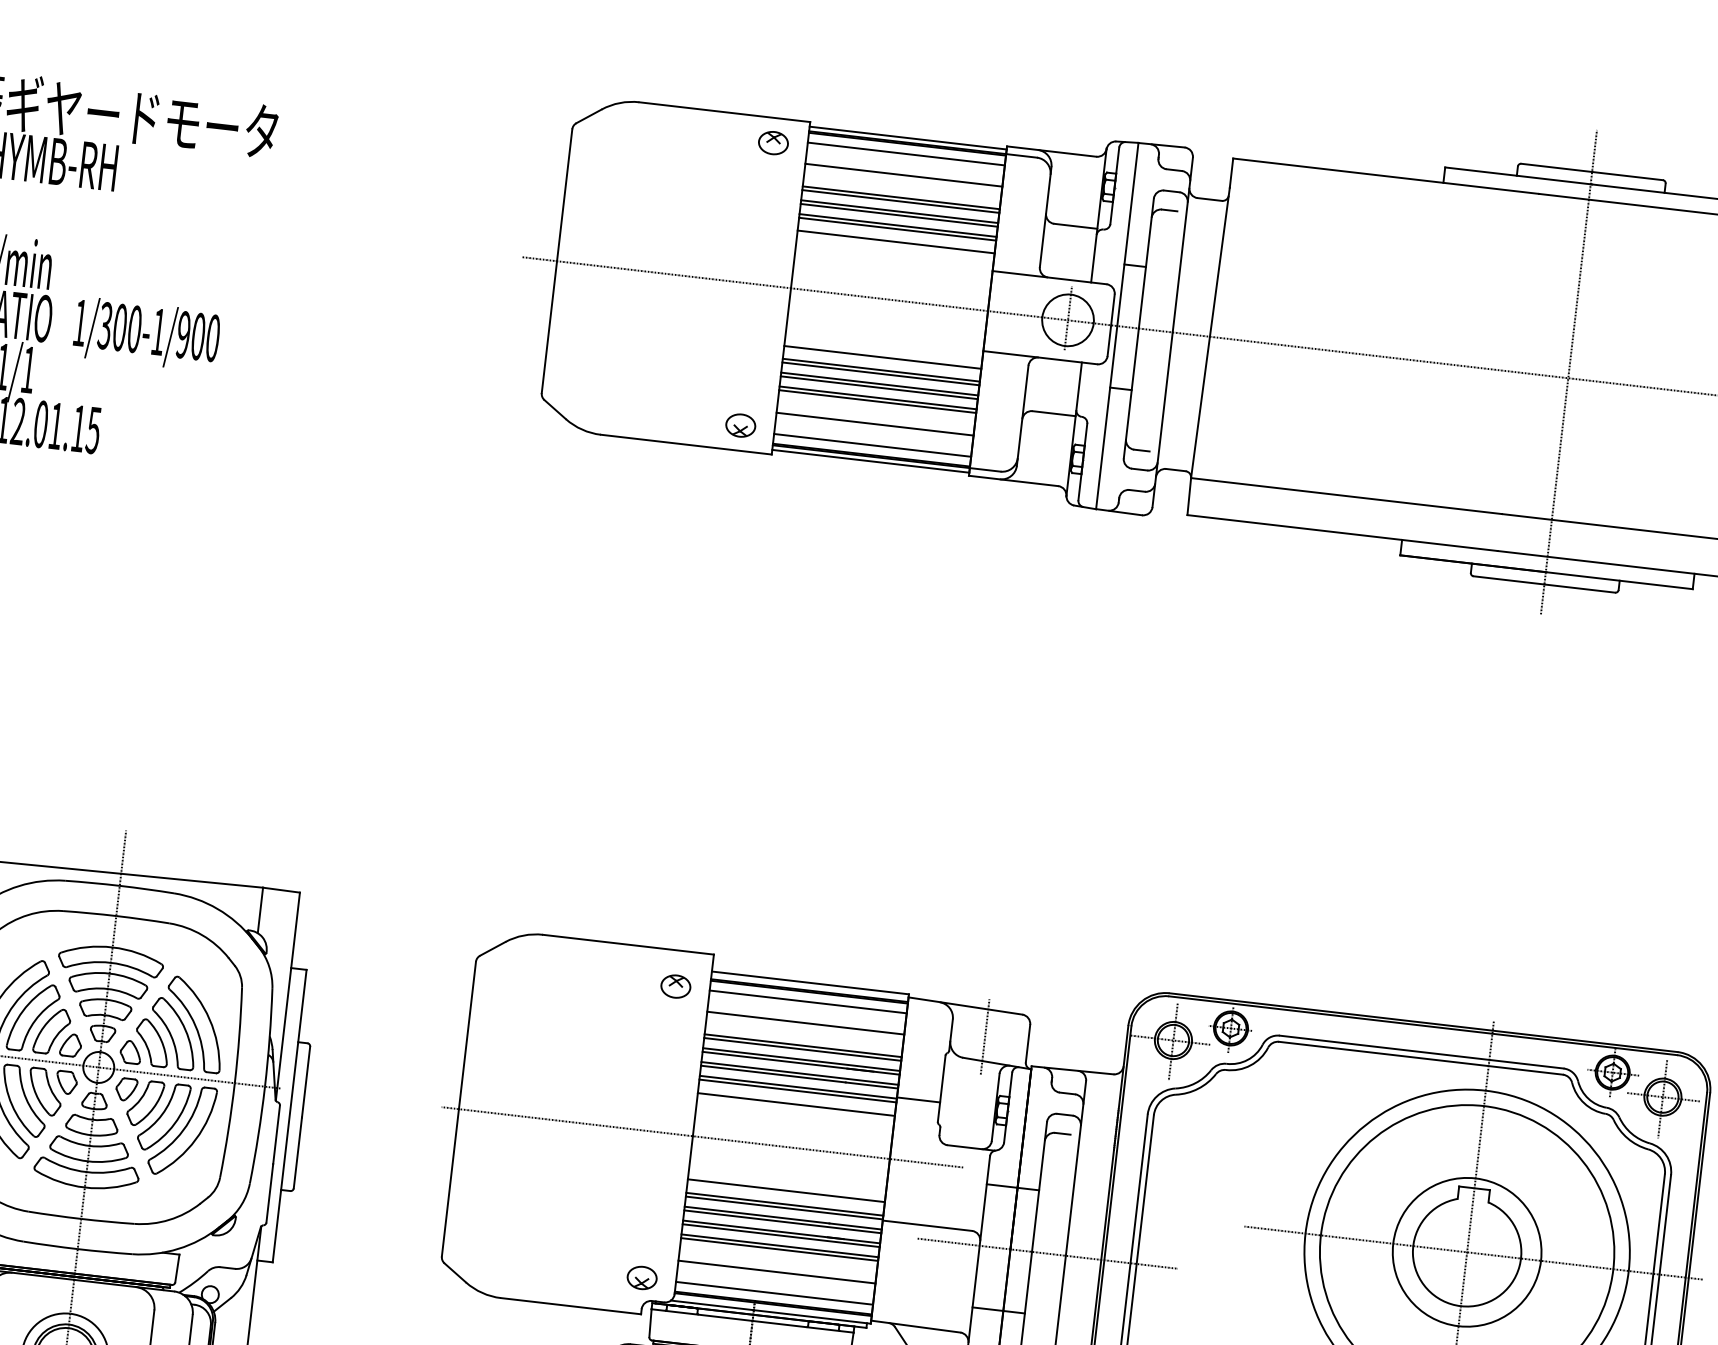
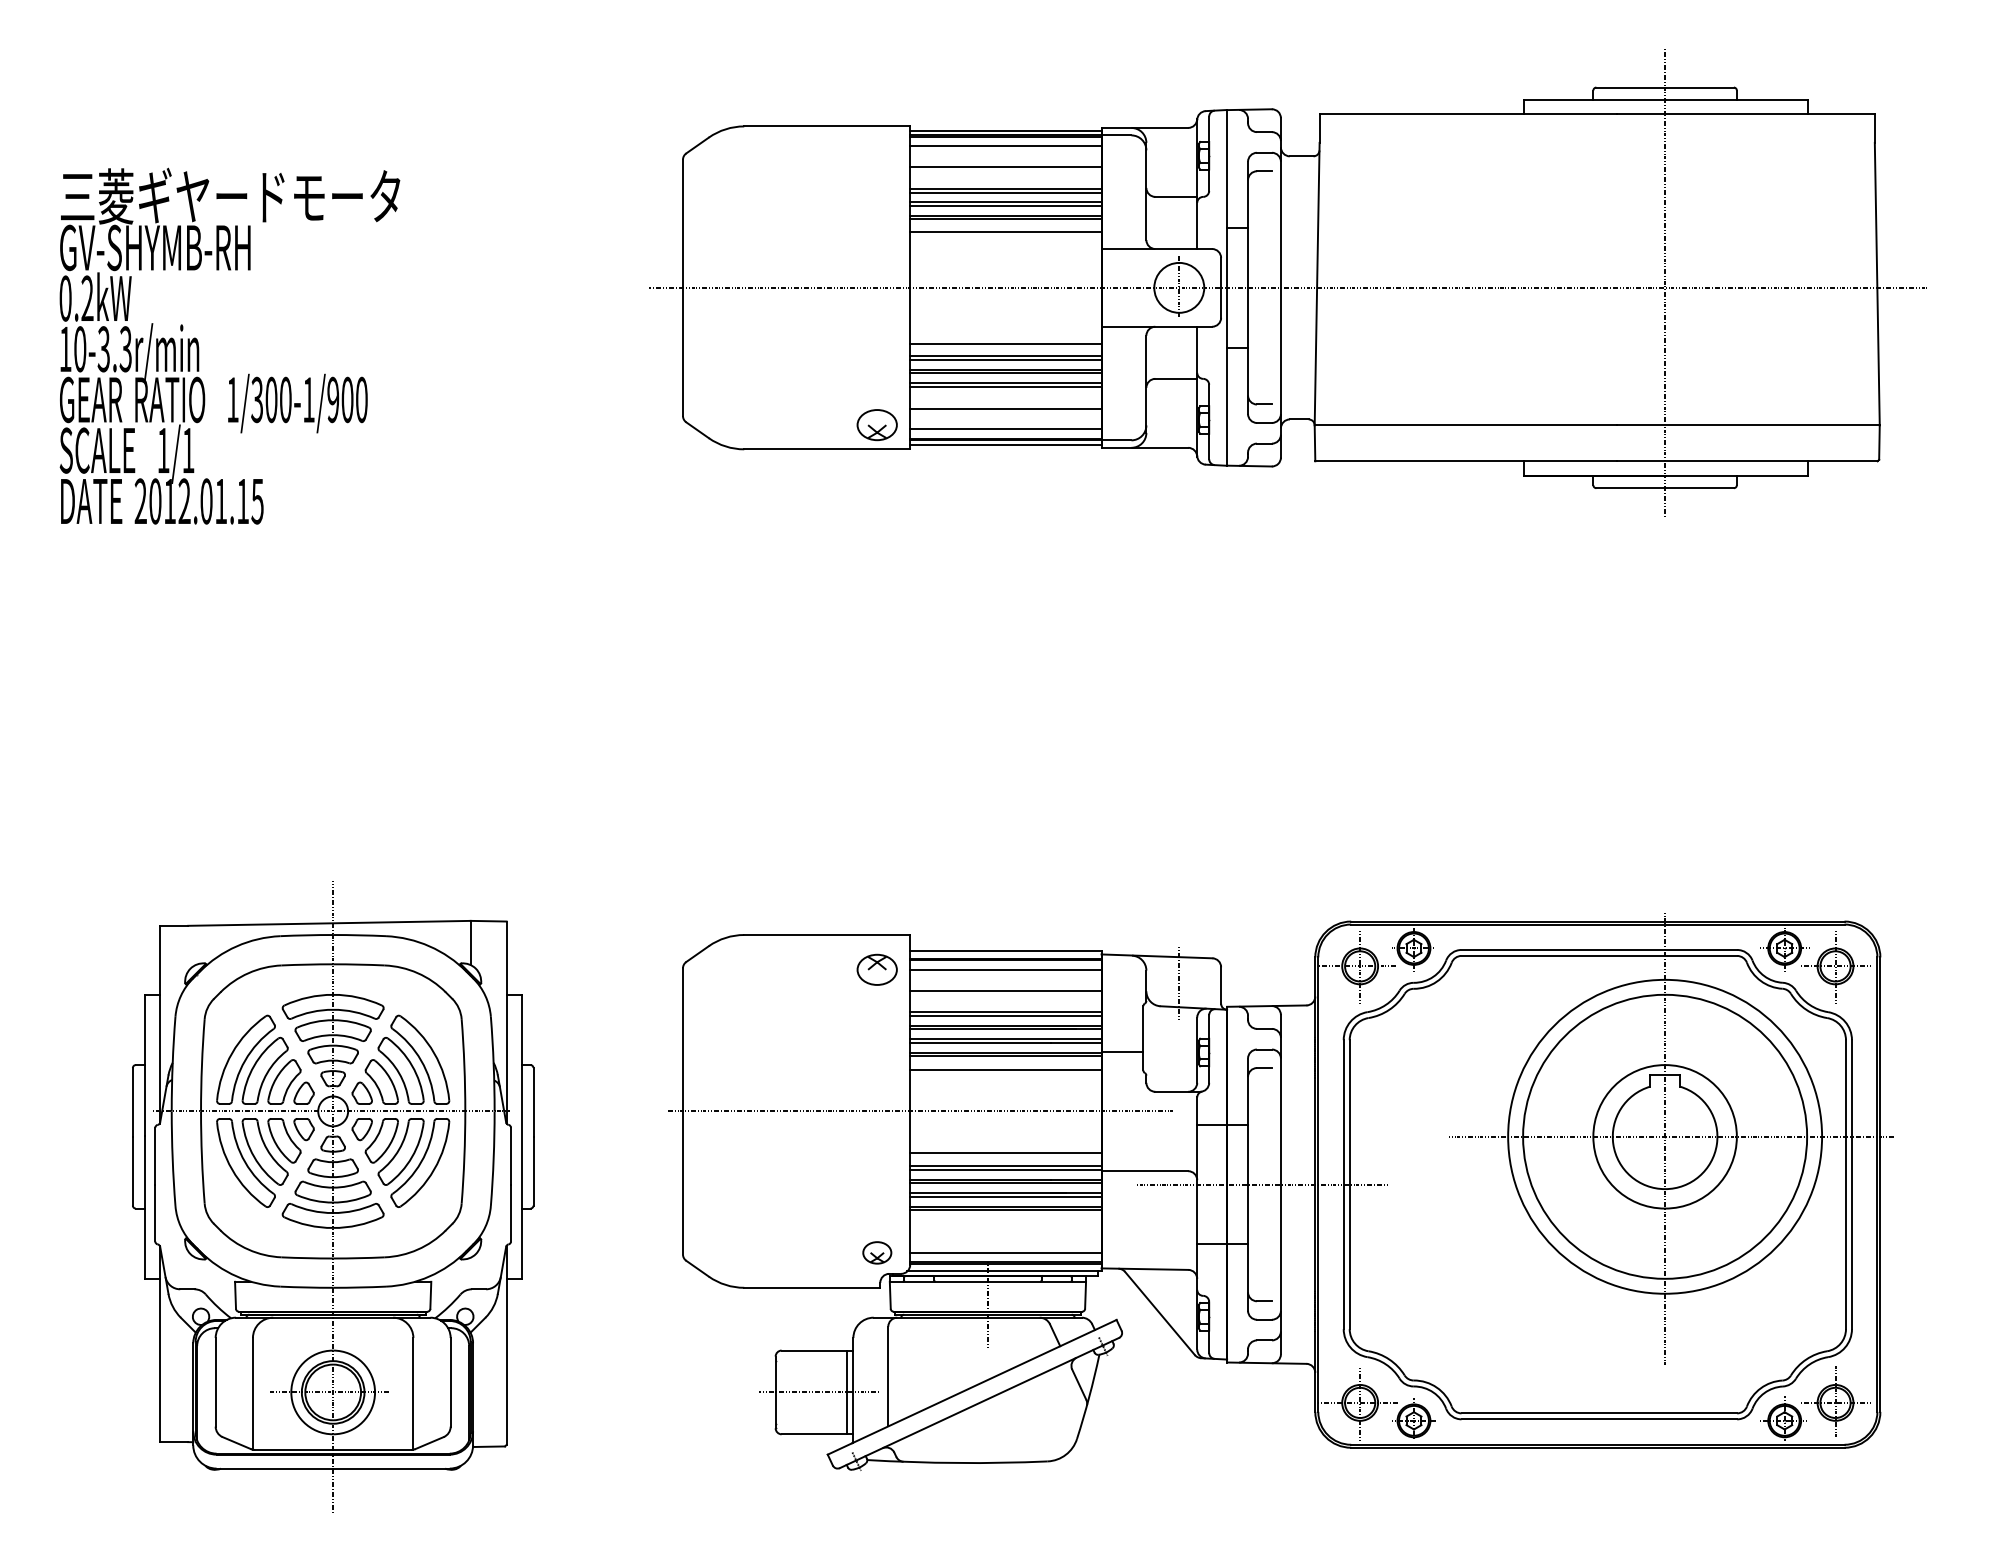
part: (773, 142) -> (877, 150), removed
part: (741, 425) -> (877, 424), size x1.4
part: (676, 986) -> (877, 969), size x1.4
line: (776, 1272) -> (1005, 1232), removed

